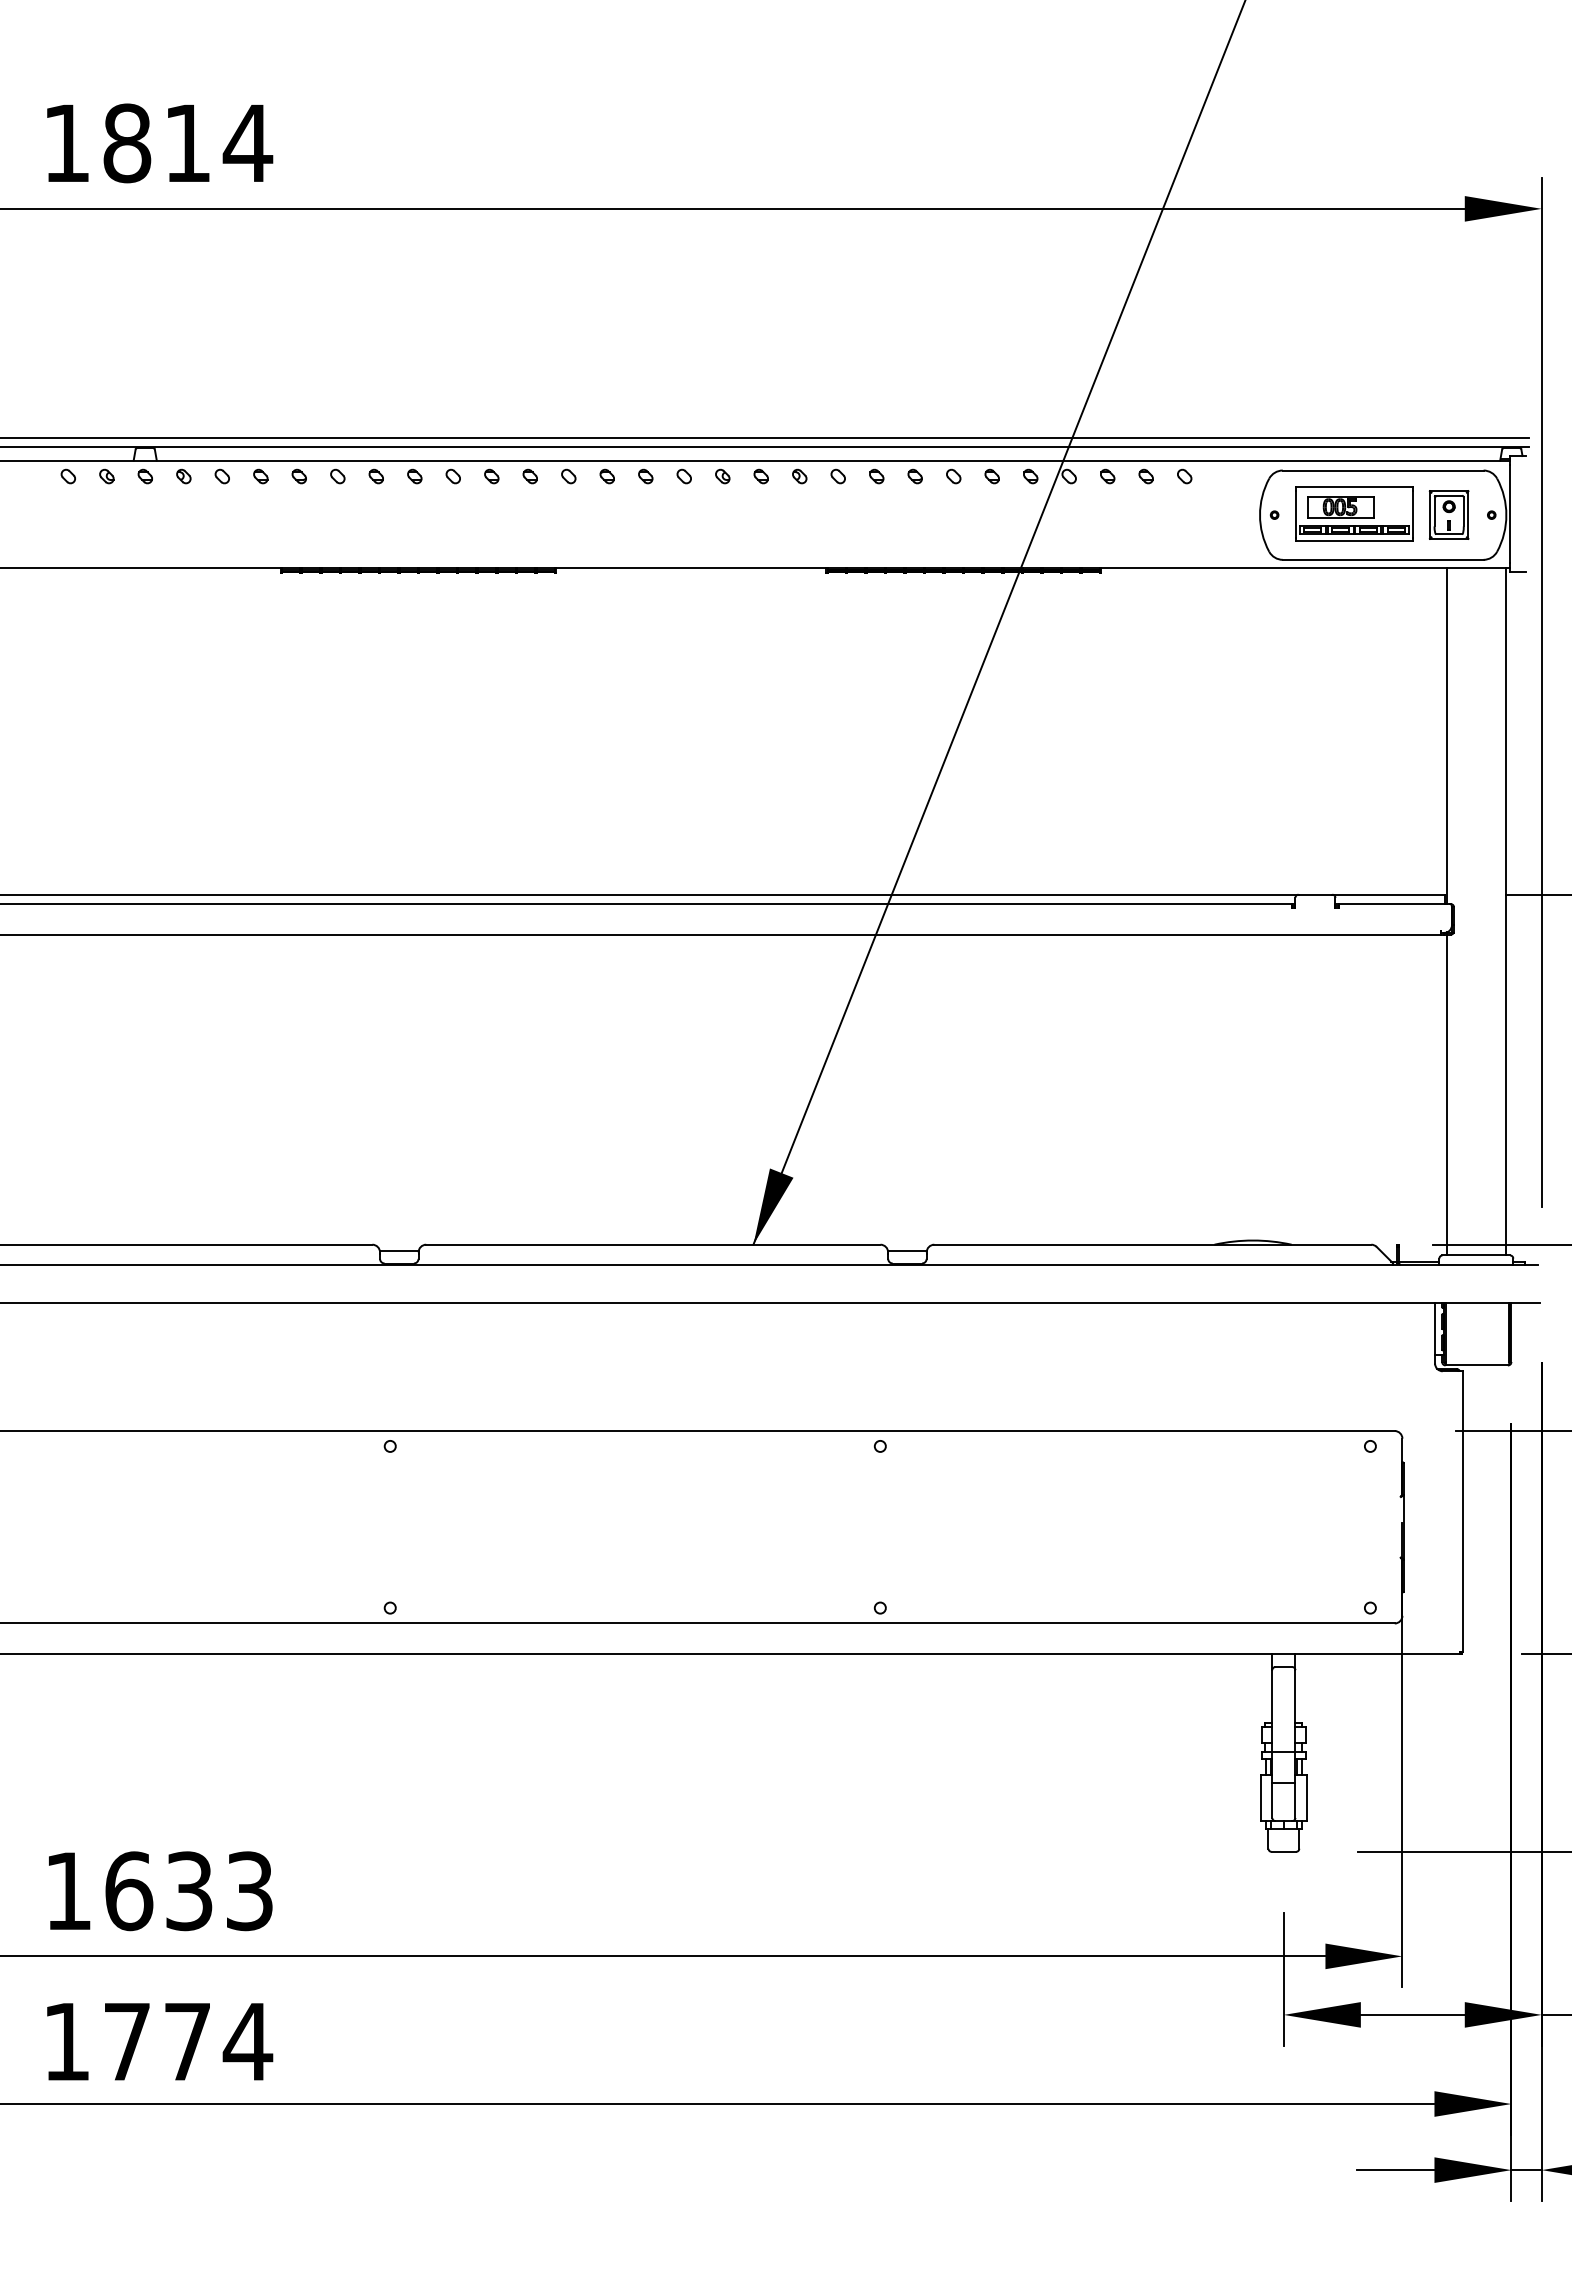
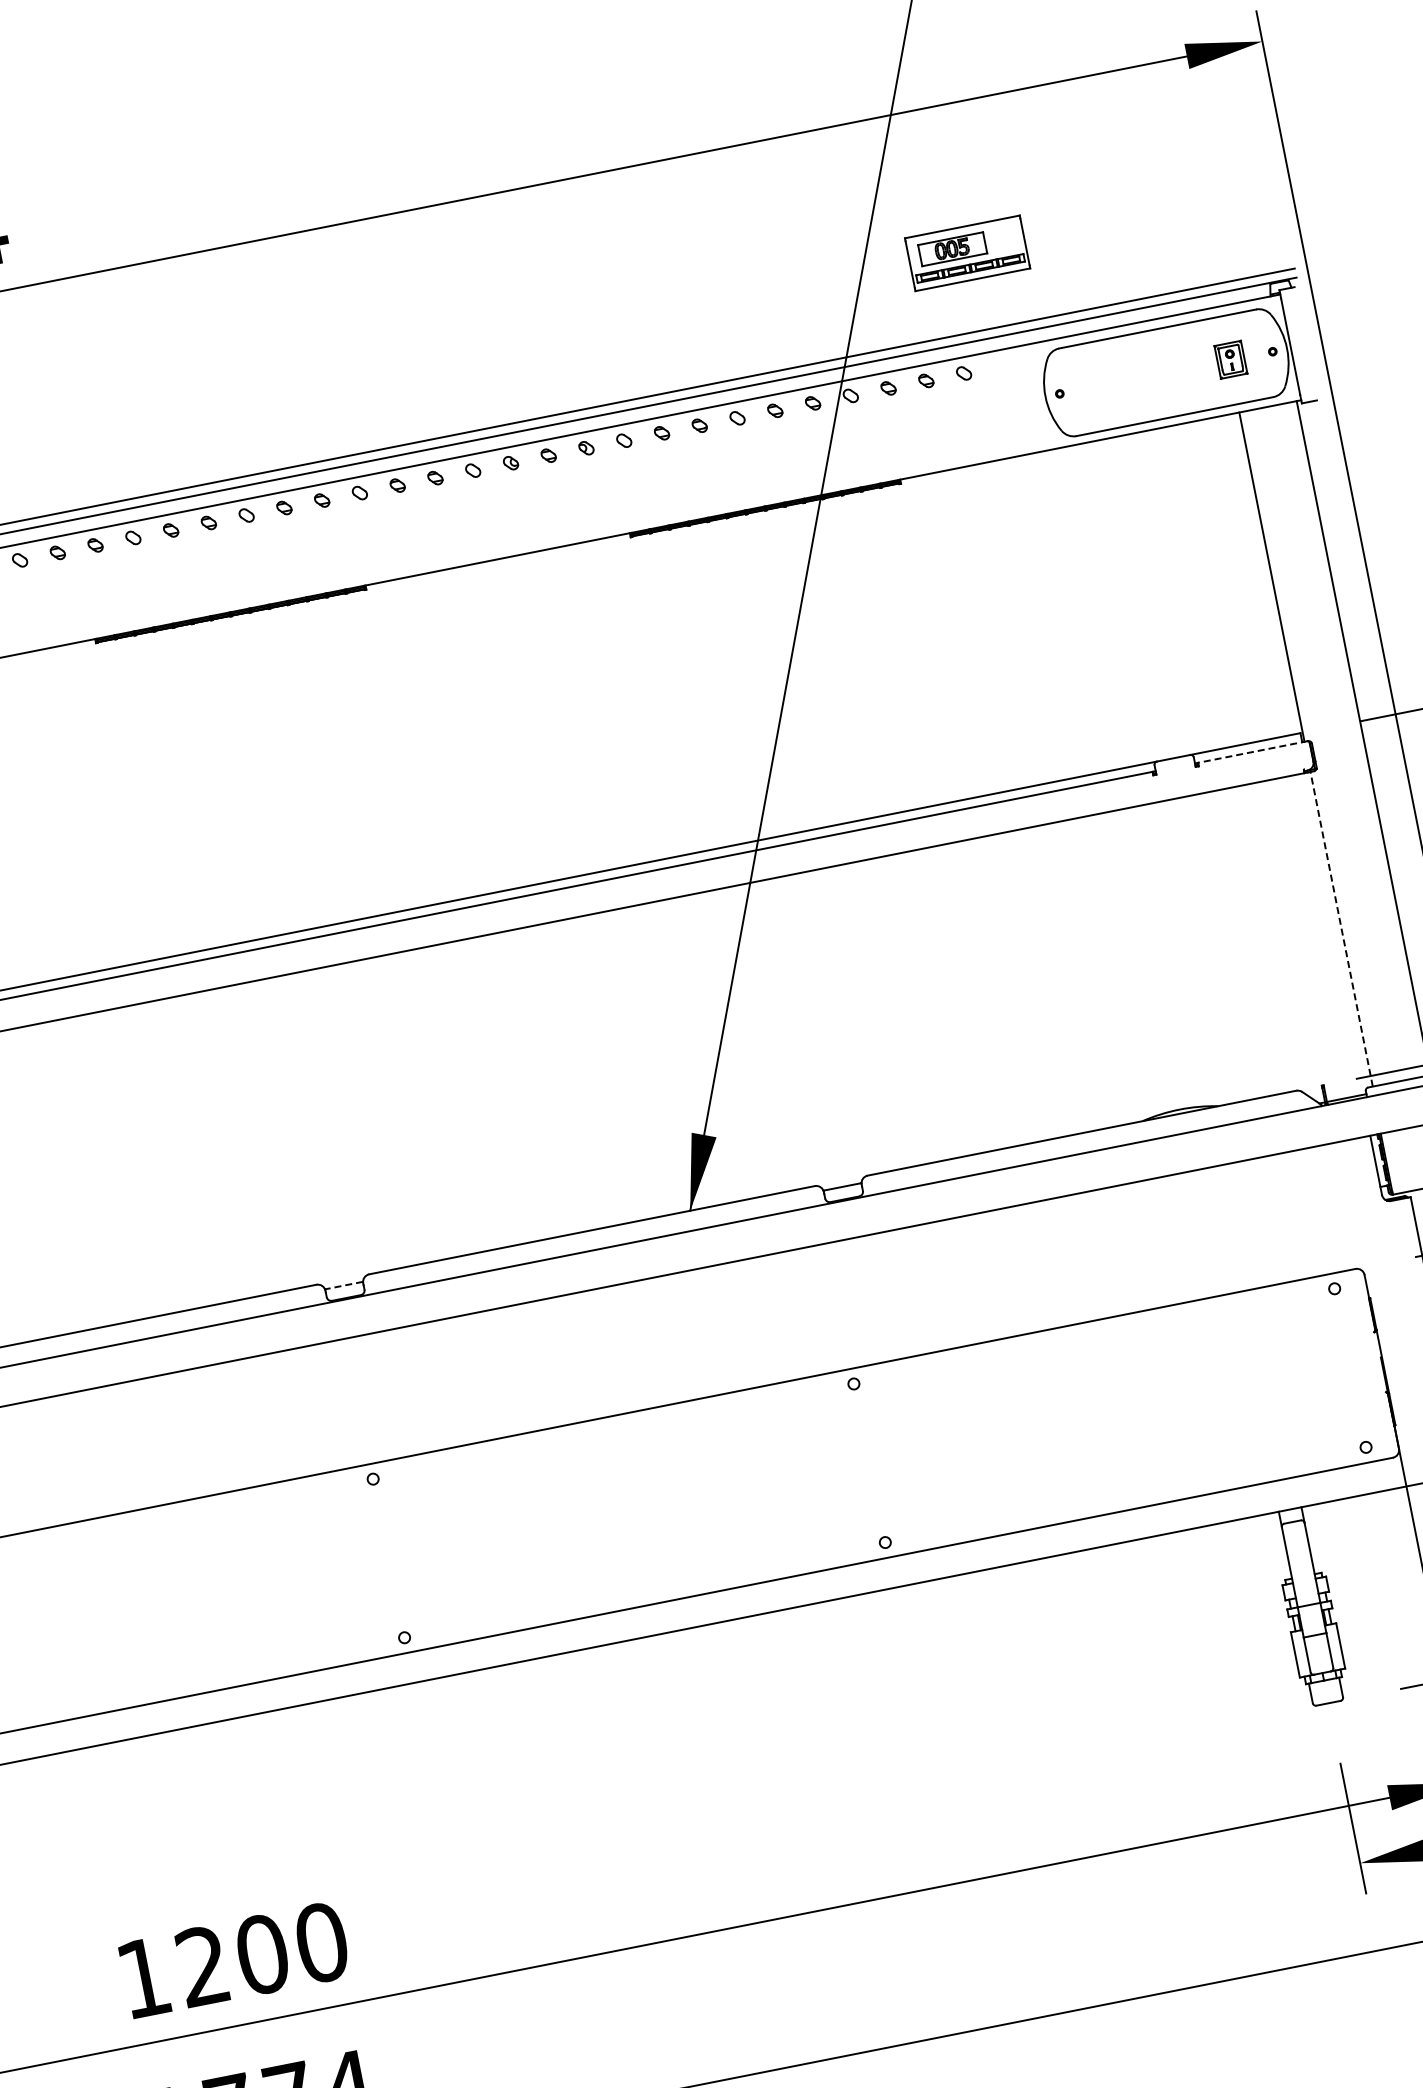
part: (1354, 513) -> (967, 252), moved
part: (1448, 514) -> (1230, 359), size x0.7
line: (1394, 903) -> (1252, 751), solid -> dashed
line: (1447, 1094) -> (1341, 928), solid -> dashed
line: (398, 1250) -> (343, 1285), solid -> dashed
text: (189, 1891) -> (262, 1954), 1633 -> 1200

